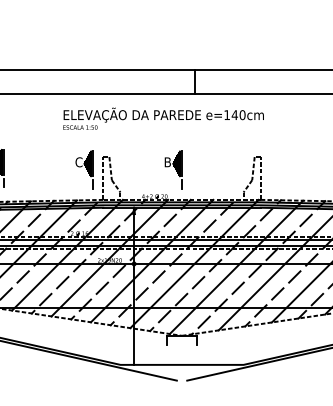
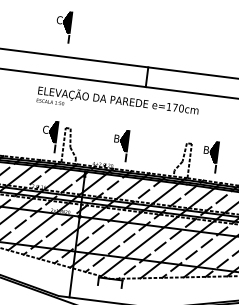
part: (84, 32) -> (63, 26), added
text: (234, 114) -> (175, 107), e=140cm -> e=170cm
part: (285, 169) -> (210, 156), added

